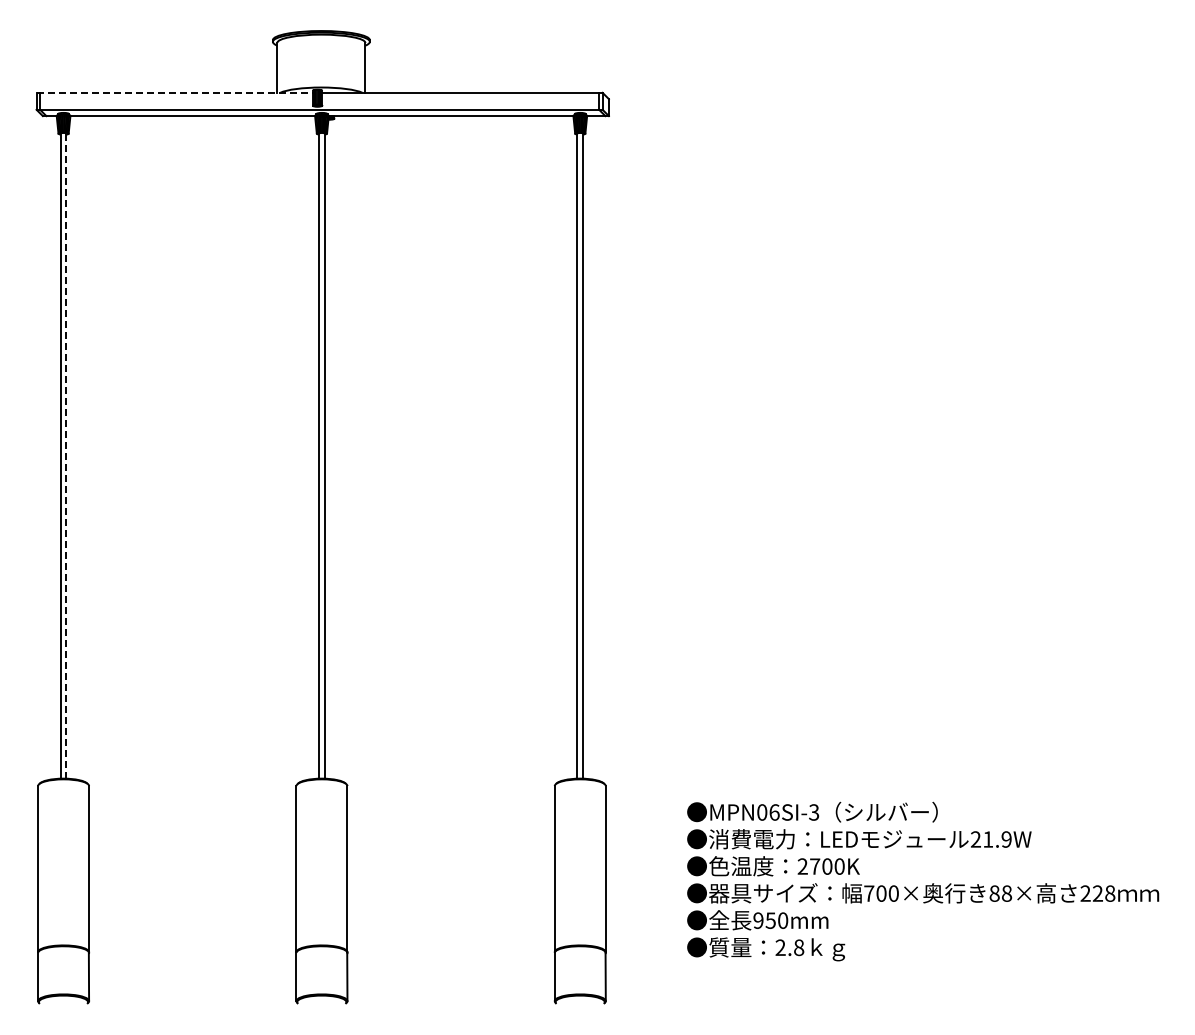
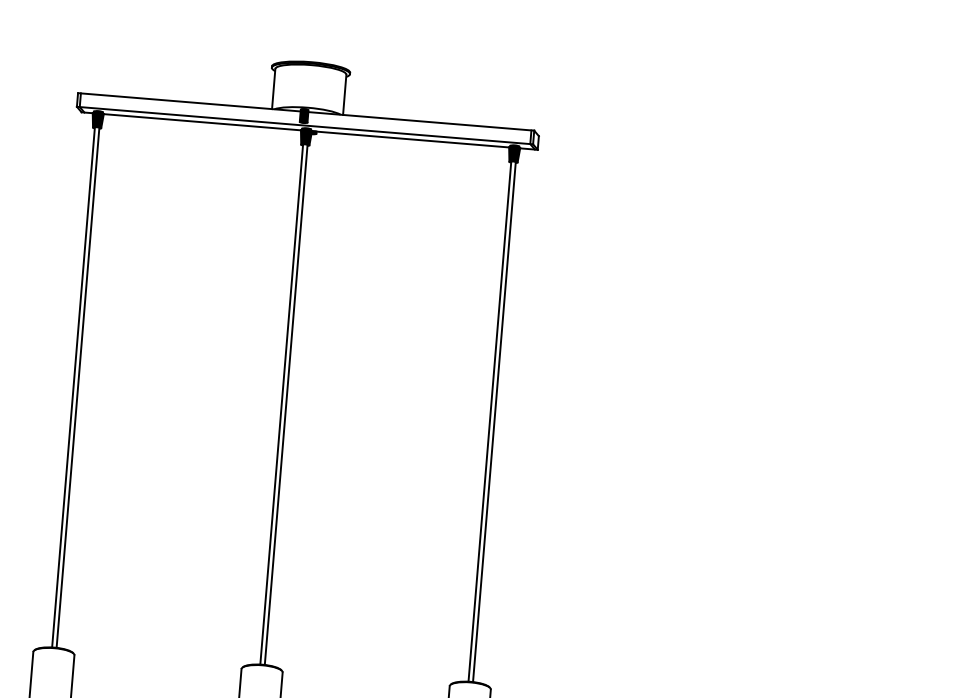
line: (175, 92) -> (190, 102), dashed -> solid
line: (66, 456) -> (78, 388), dashed -> solid

